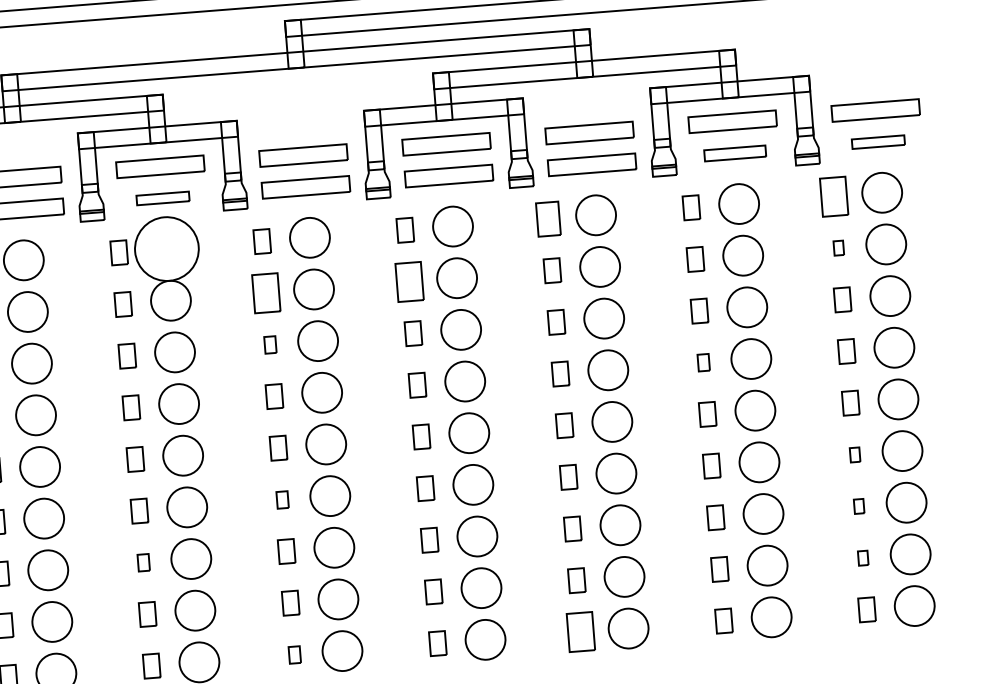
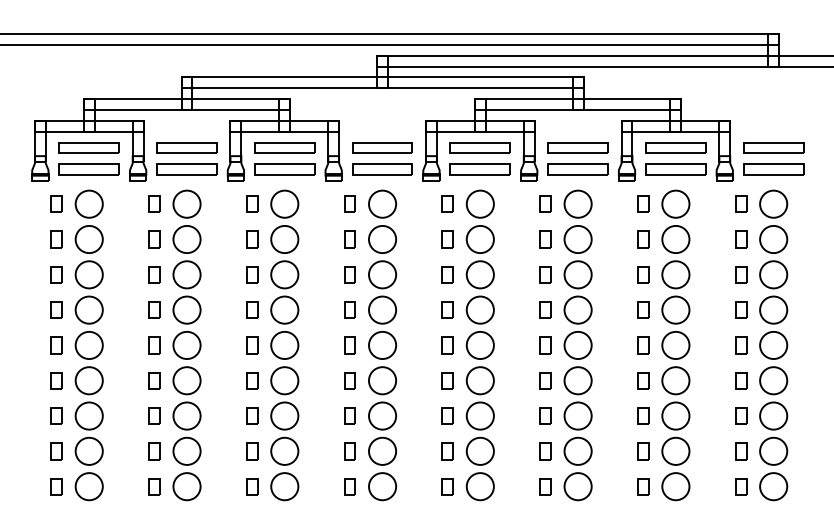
part: (877, 142) -> (773, 169), size x1.67
part: (734, 153) -> (675, 169), size x1.43
part: (835, 195) -> (741, 203), size x0.62
part: (162, 198) -> (284, 169), size x1.67
part: (548, 218) -> (545, 203), size x0.71
circle: (166, 248) -> (284, 203), size x0.62
part: (839, 248) -> (741, 239), size x1.67
part: (409, 281) -> (447, 239), size x0.62
part: (265, 293) -> (349, 239), size x0.62
part: (269, 344) -> (349, 274), size x1.43
part: (703, 361) -> (643, 309), size x1.43
part: (855, 454) -> (741, 380), size x1.67
part: (281, 499) -> (349, 380), size x1.43
part: (859, 505) -> (741, 415), size x1.67
part: (863, 558) -> (741, 451), size x1.67
part: (143, 561) -> (252, 415), size x1.43
part: (580, 632) -> (545, 486), size x0.62
part: (294, 654) -> (349, 486), size x1.43

